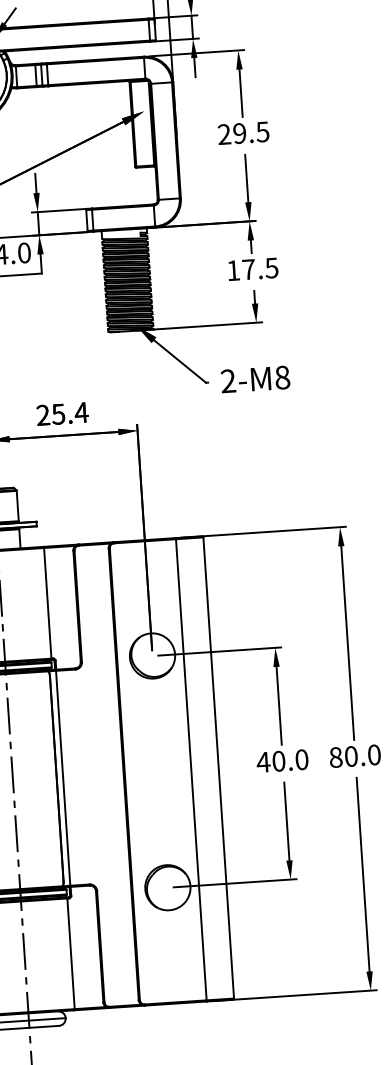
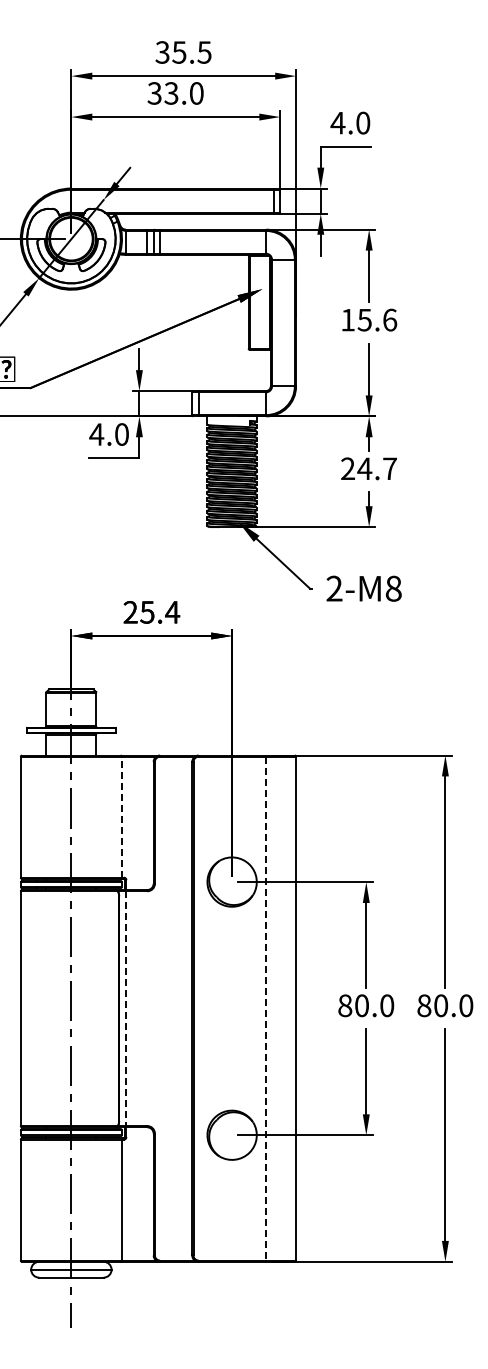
text: (244, 132) -> (369, 319), 29.5 -> 15.6
text: (252, 269) -> (368, 468), 17.5 -> 24.7
line: (48, 602) -> (122, 816), solid -> dashed
text: (262, 762) -> (344, 1005), 40.0 -> 80.0
line: (191, 769) -> (266, 1008), solid -> dashed
line: (63, 779) -> (126, 1009), solid -> dashed

